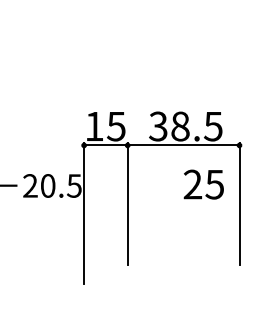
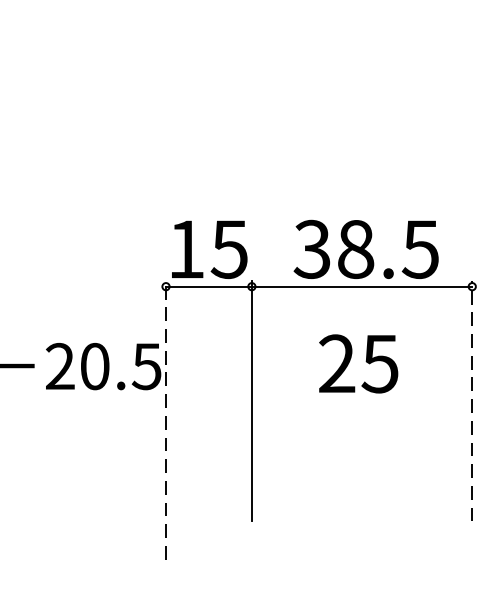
text: (203, 184) -> (357, 363), moved
line: (239, 203) -> (472, 401), solid -> dashed
line: (84, 213) -> (166, 420), solid -> dashed

